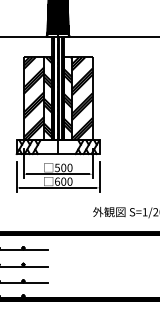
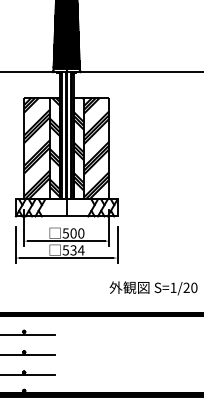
text: (63, 181) -> (73, 250), 600 -> 534

